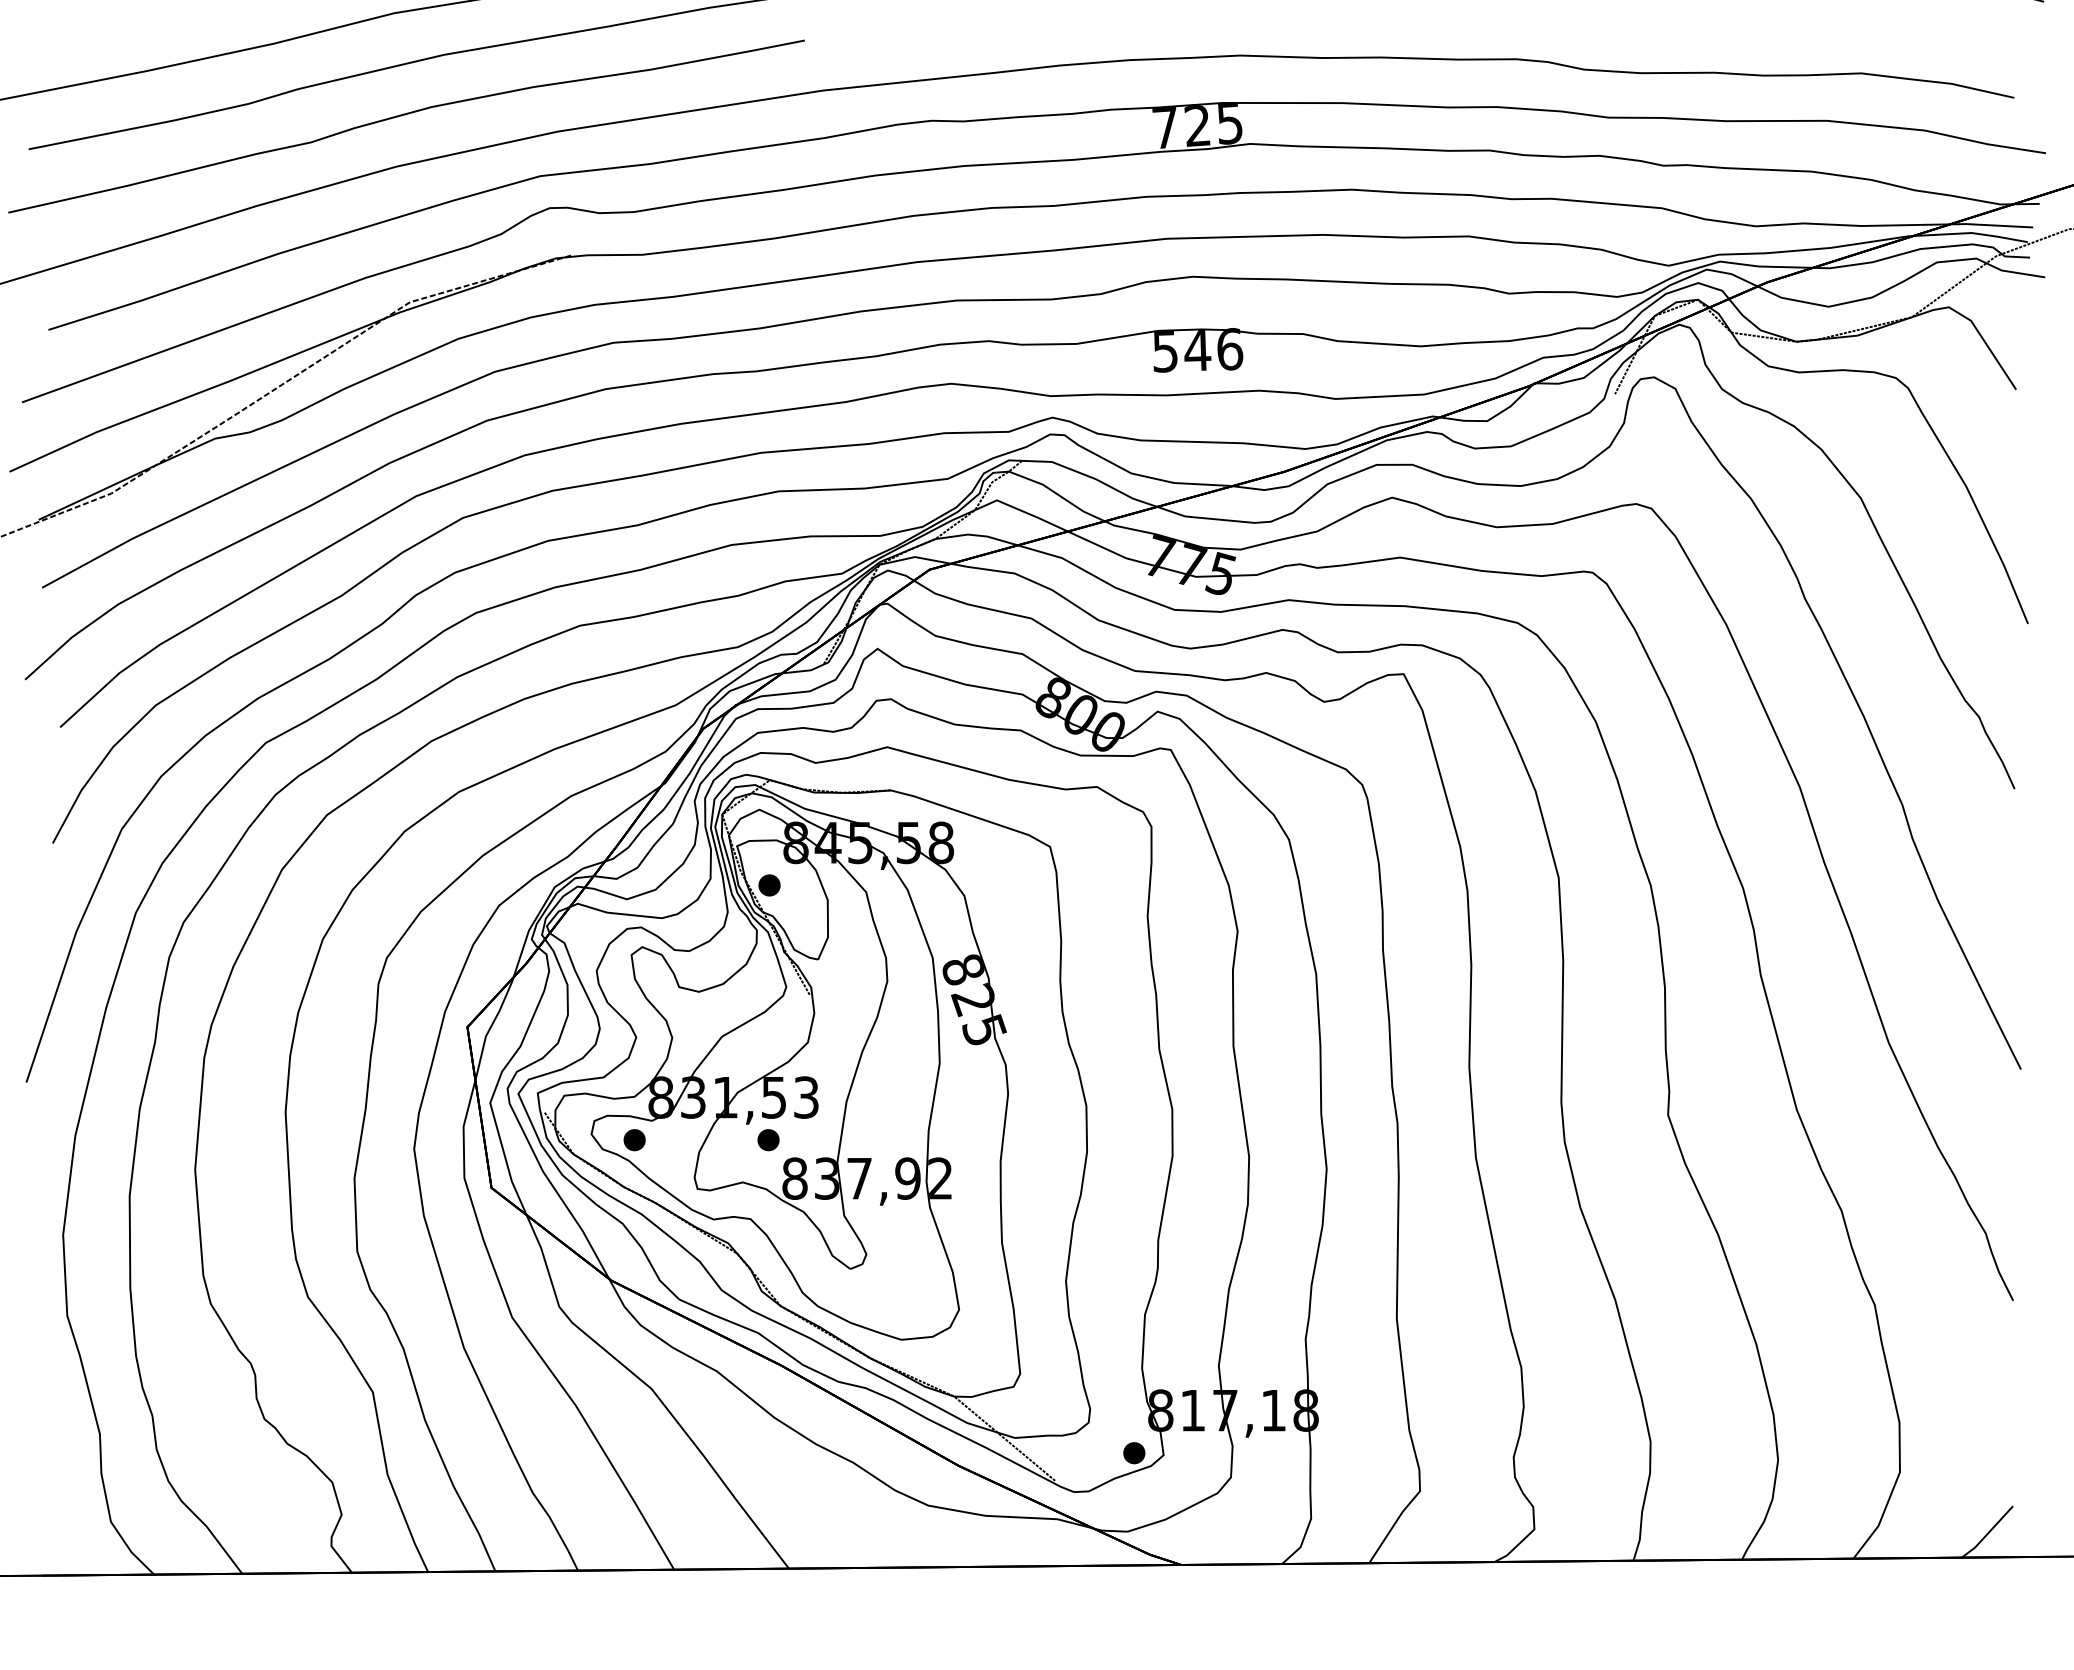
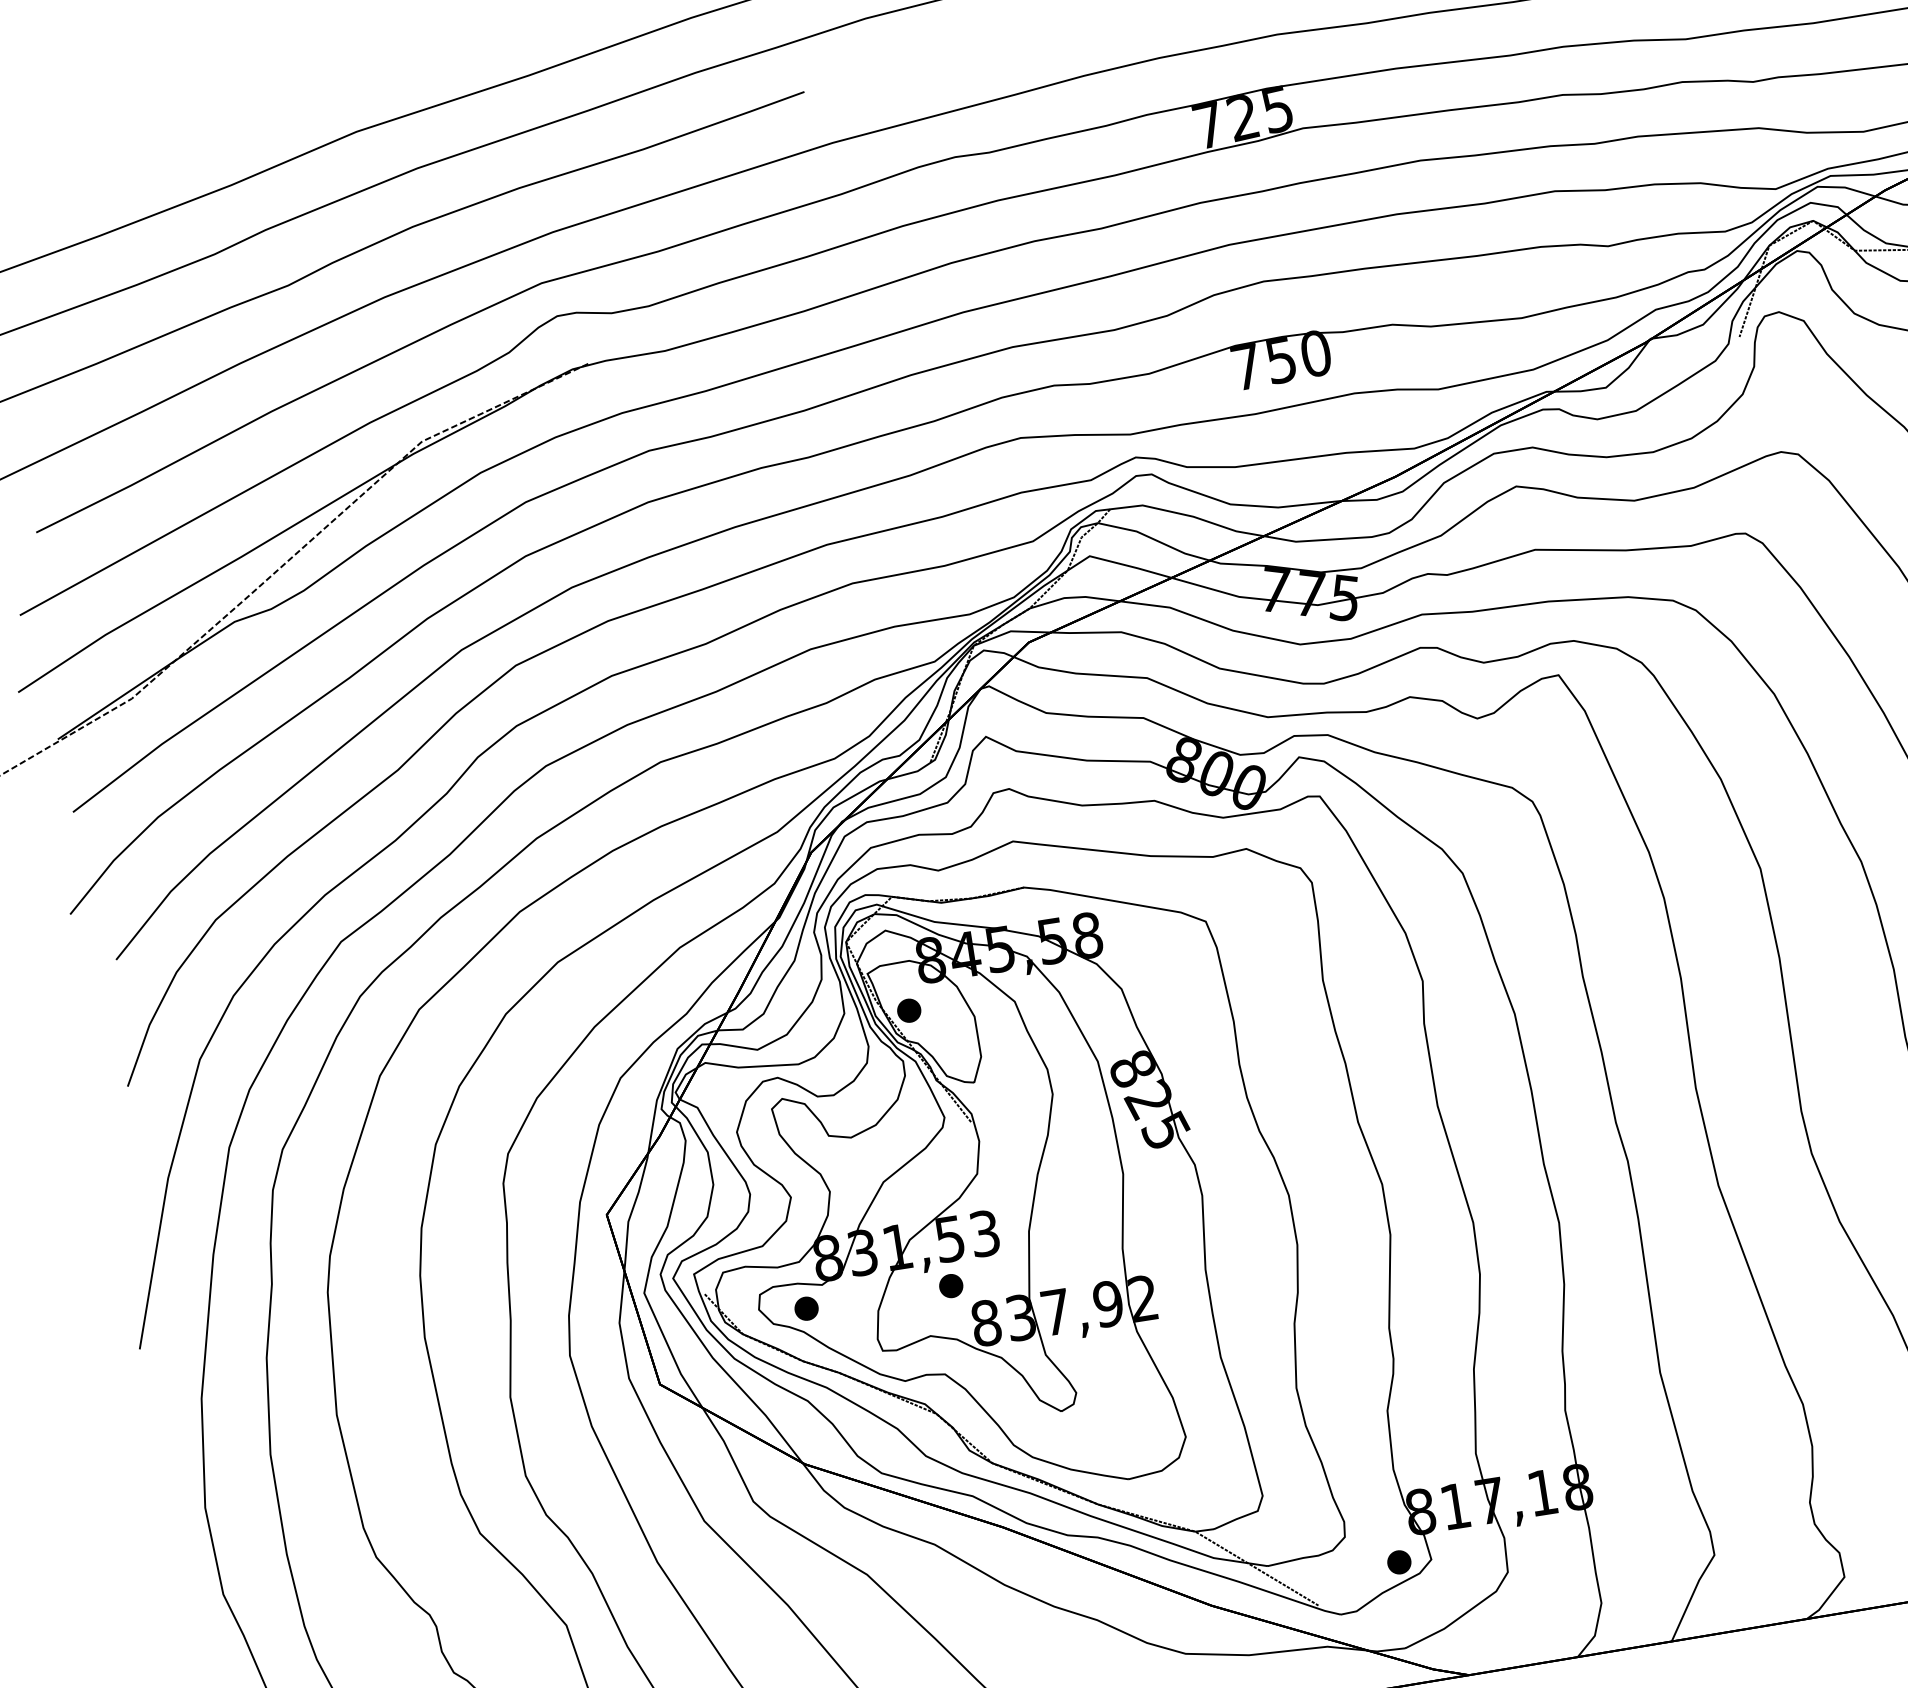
text: (1198, 350) -> (1282, 360), 546 -> 750

